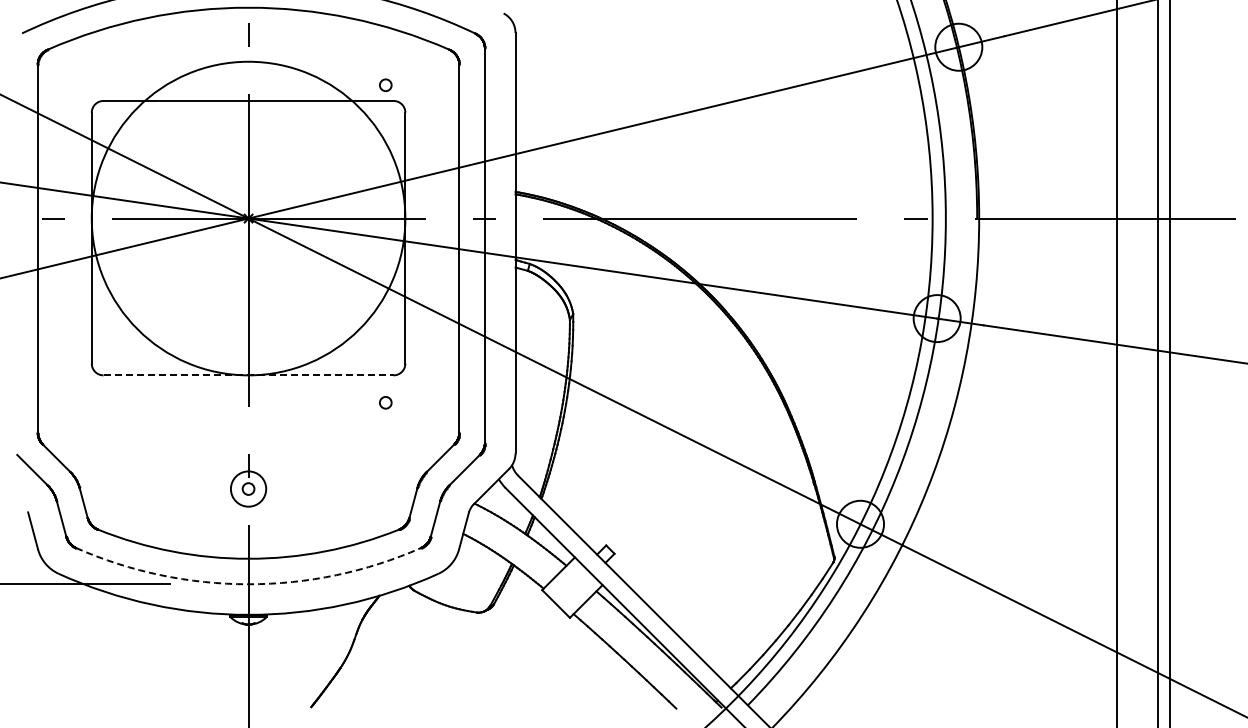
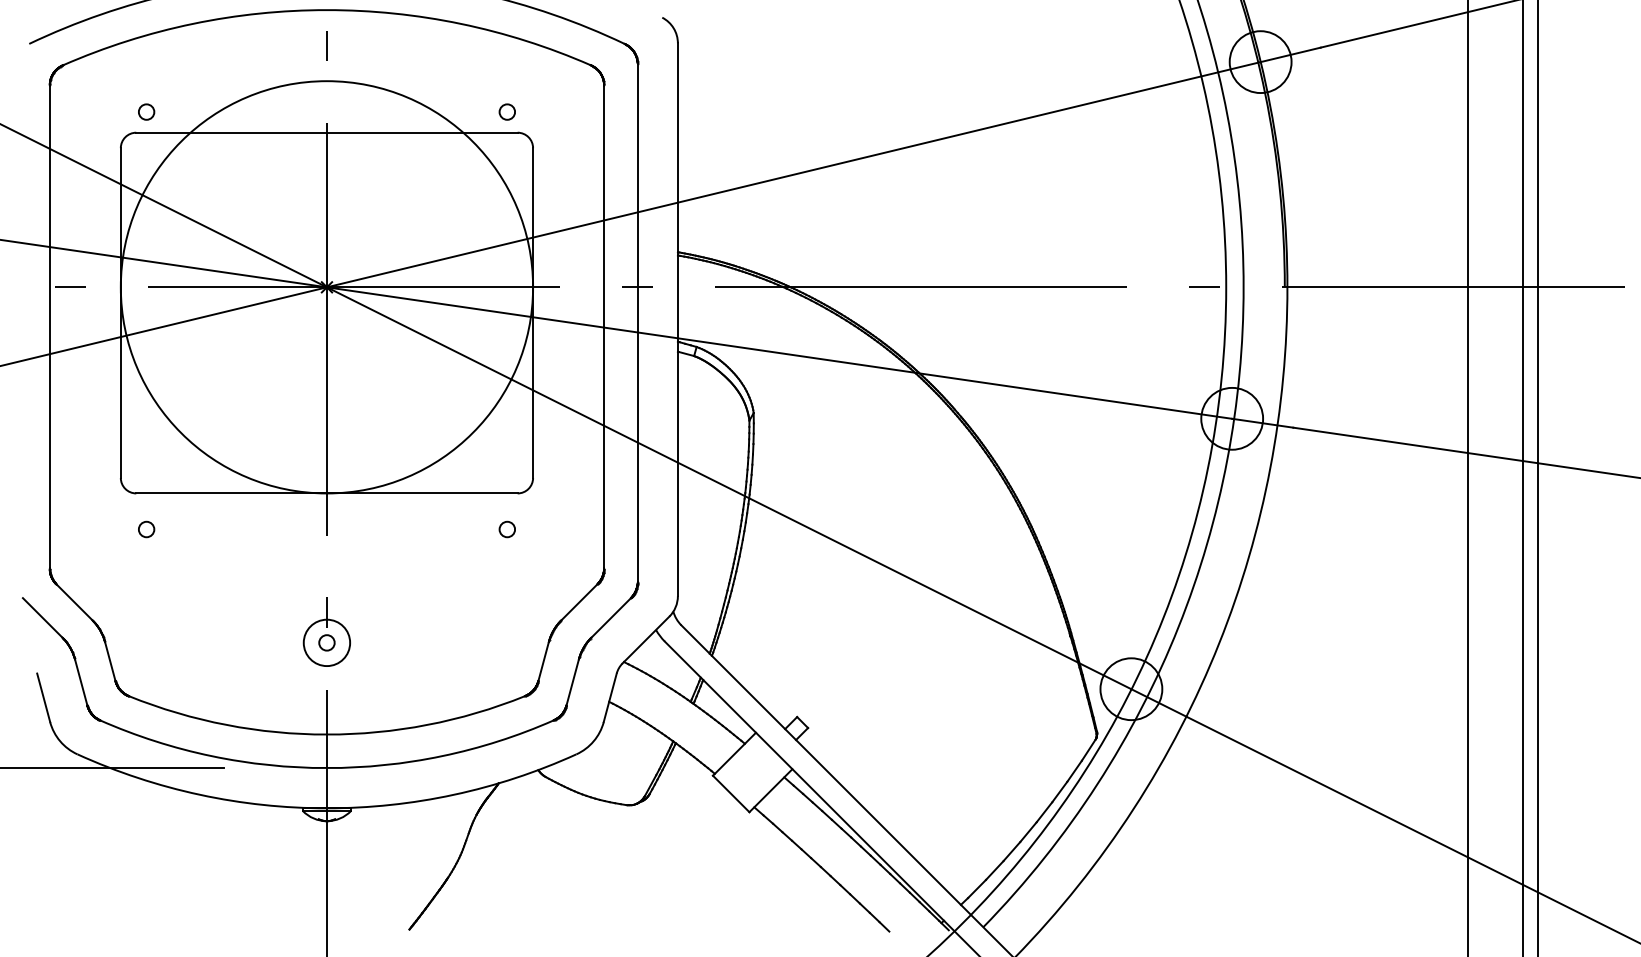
circle: (111, 84) -> (146, 111), added
line: (249, 375) -> (328, 493), dashed -> solid
circle: (111, 402) -> (146, 529), added
arc: (248, 584) -> (326, 768), dashed -> solid

